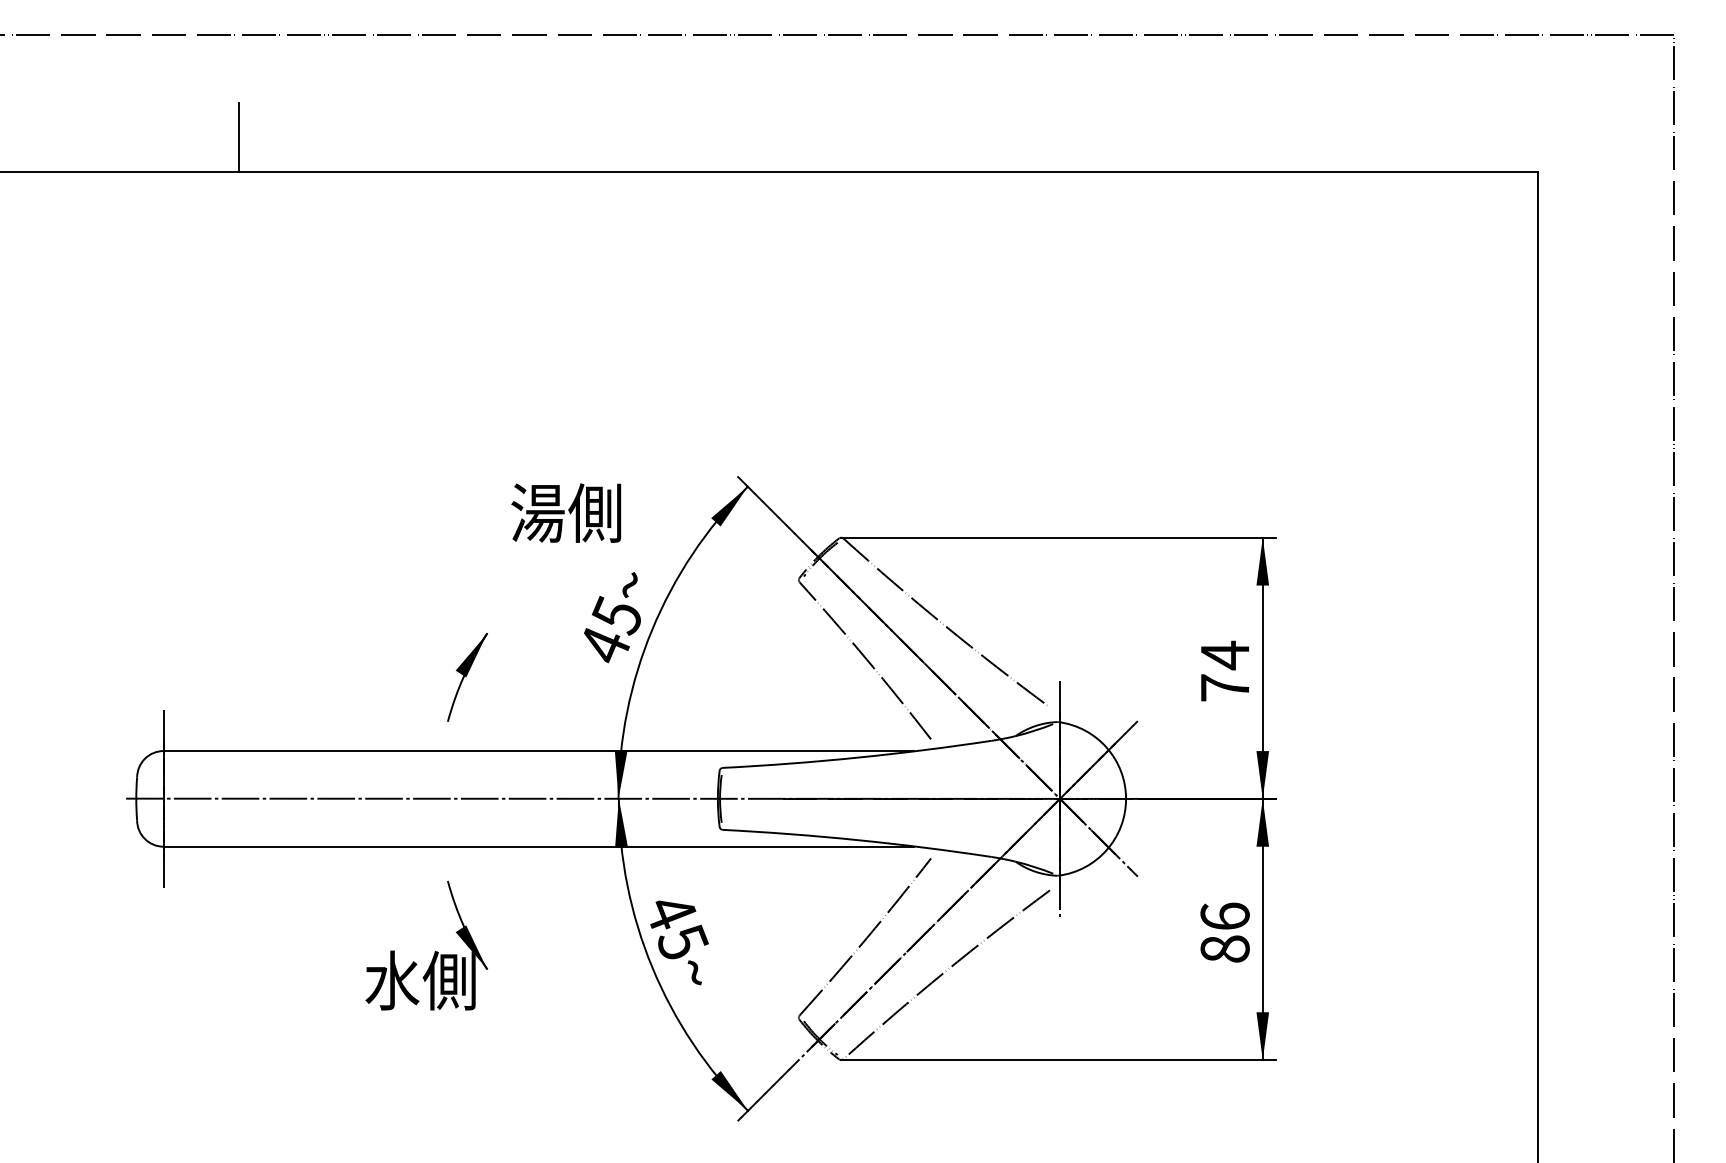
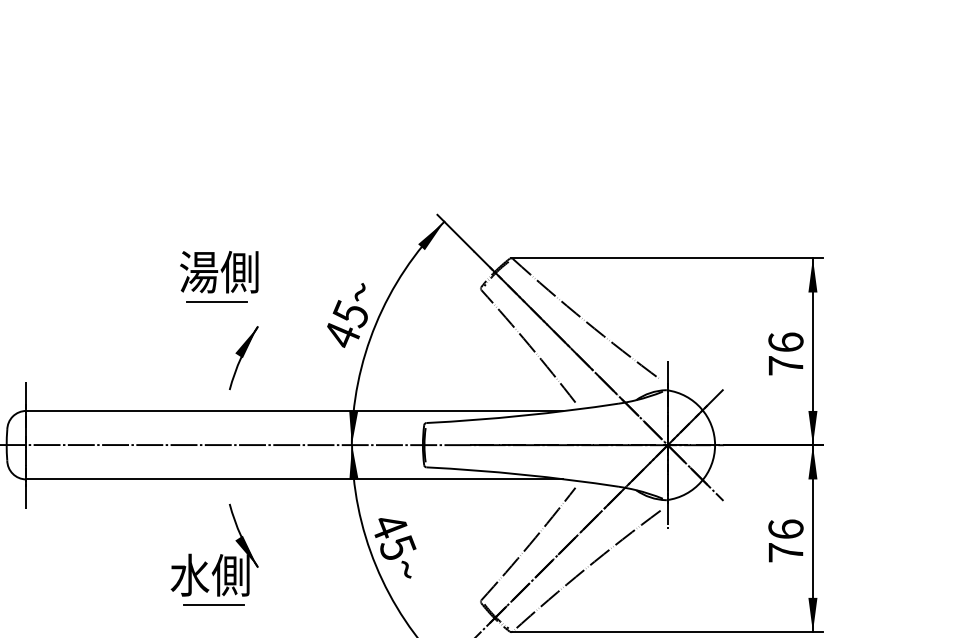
text: (566, 512) -> (219, 271), moved
line: (429, 598) -> (216, 301), added
text: (1224, 655) -> (785, 342), 74 -> 76
text: (1224, 948) -> (785, 552), 86 -> 76
line: (425, 1022) -> (213, 605), added

